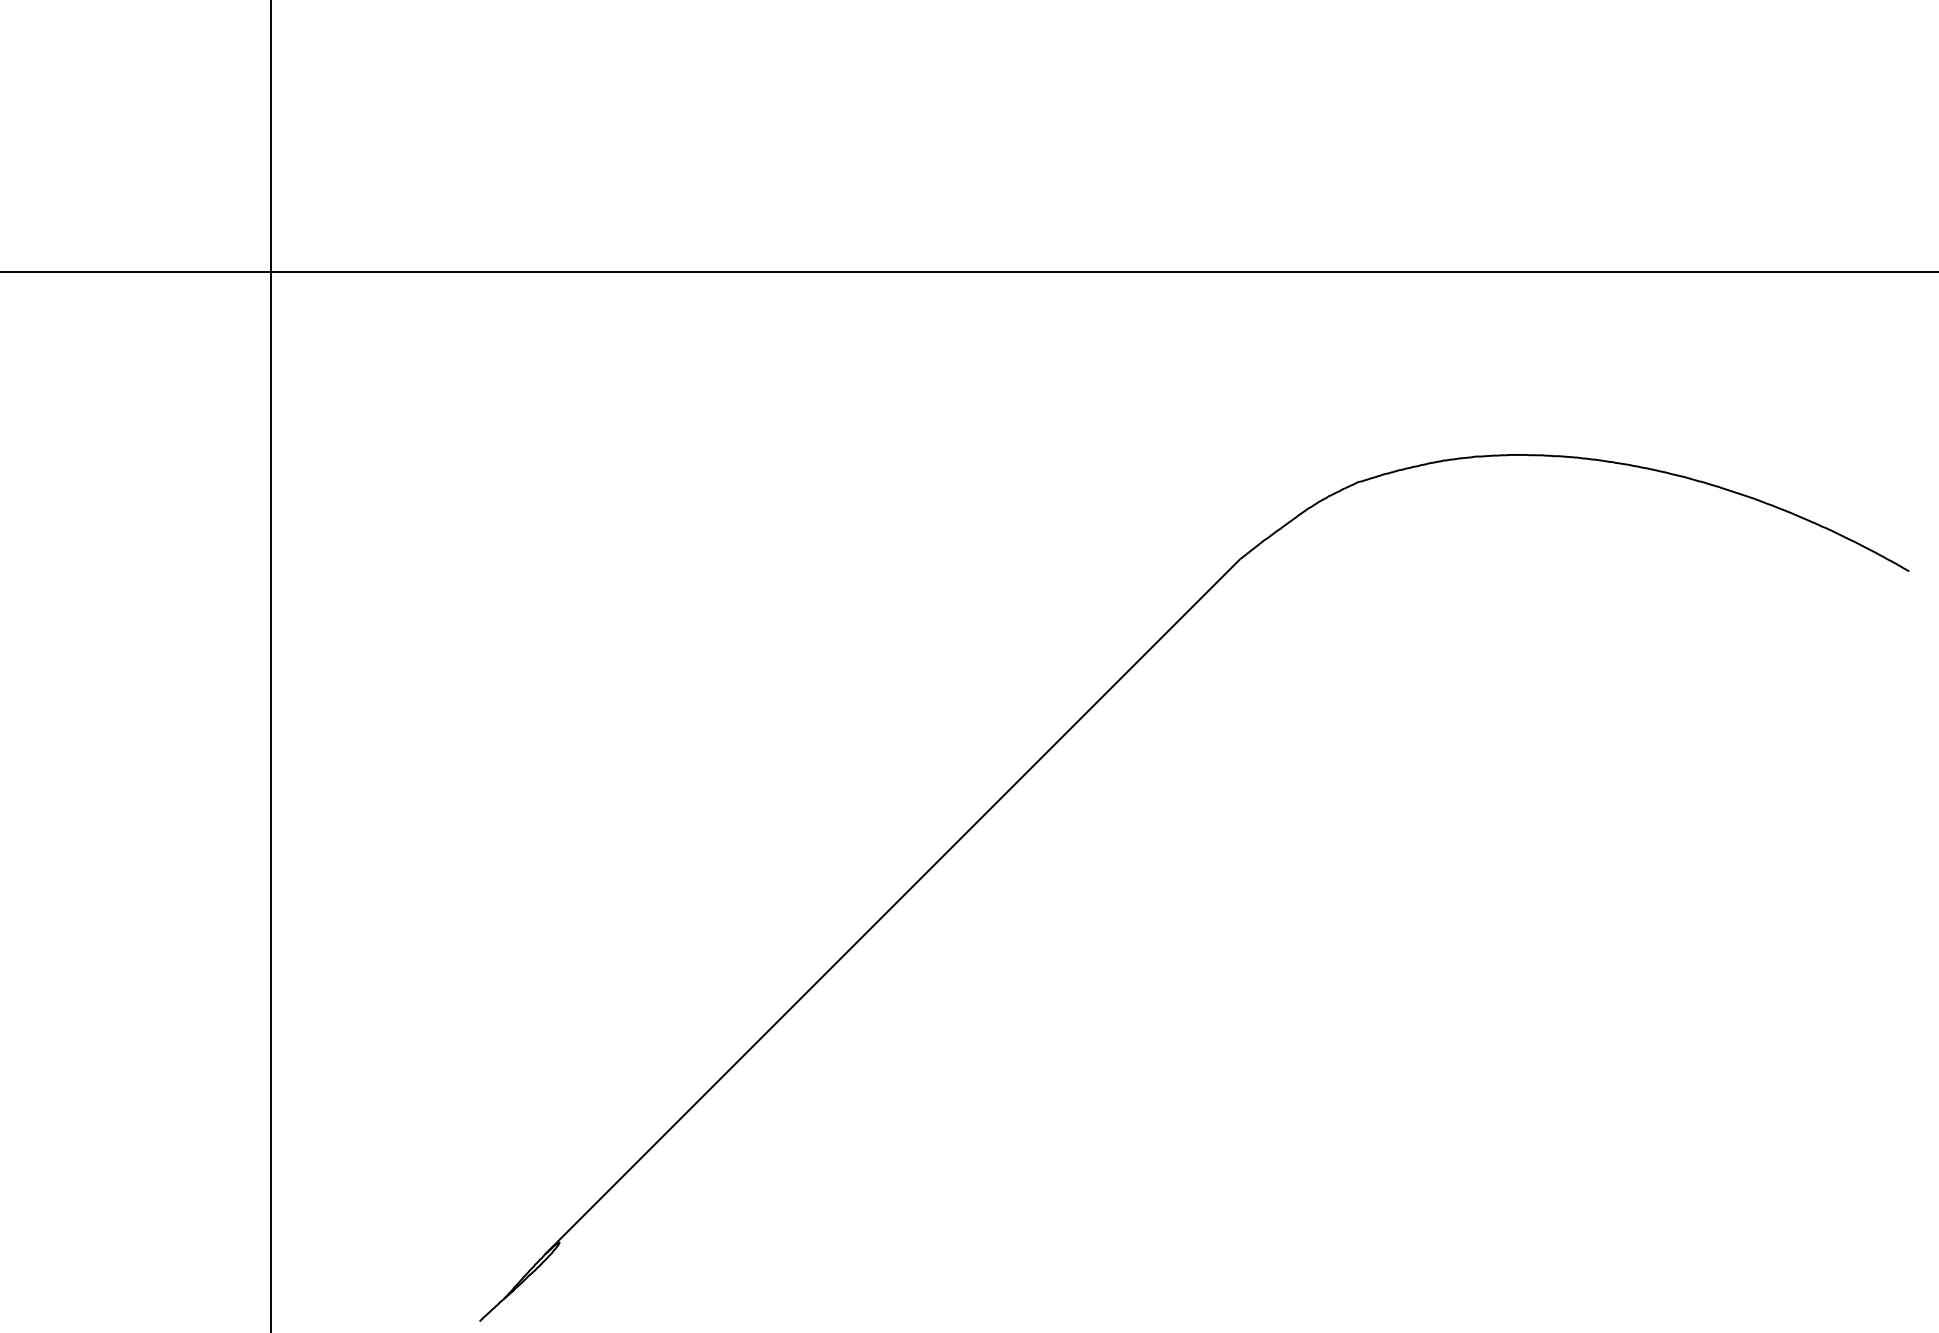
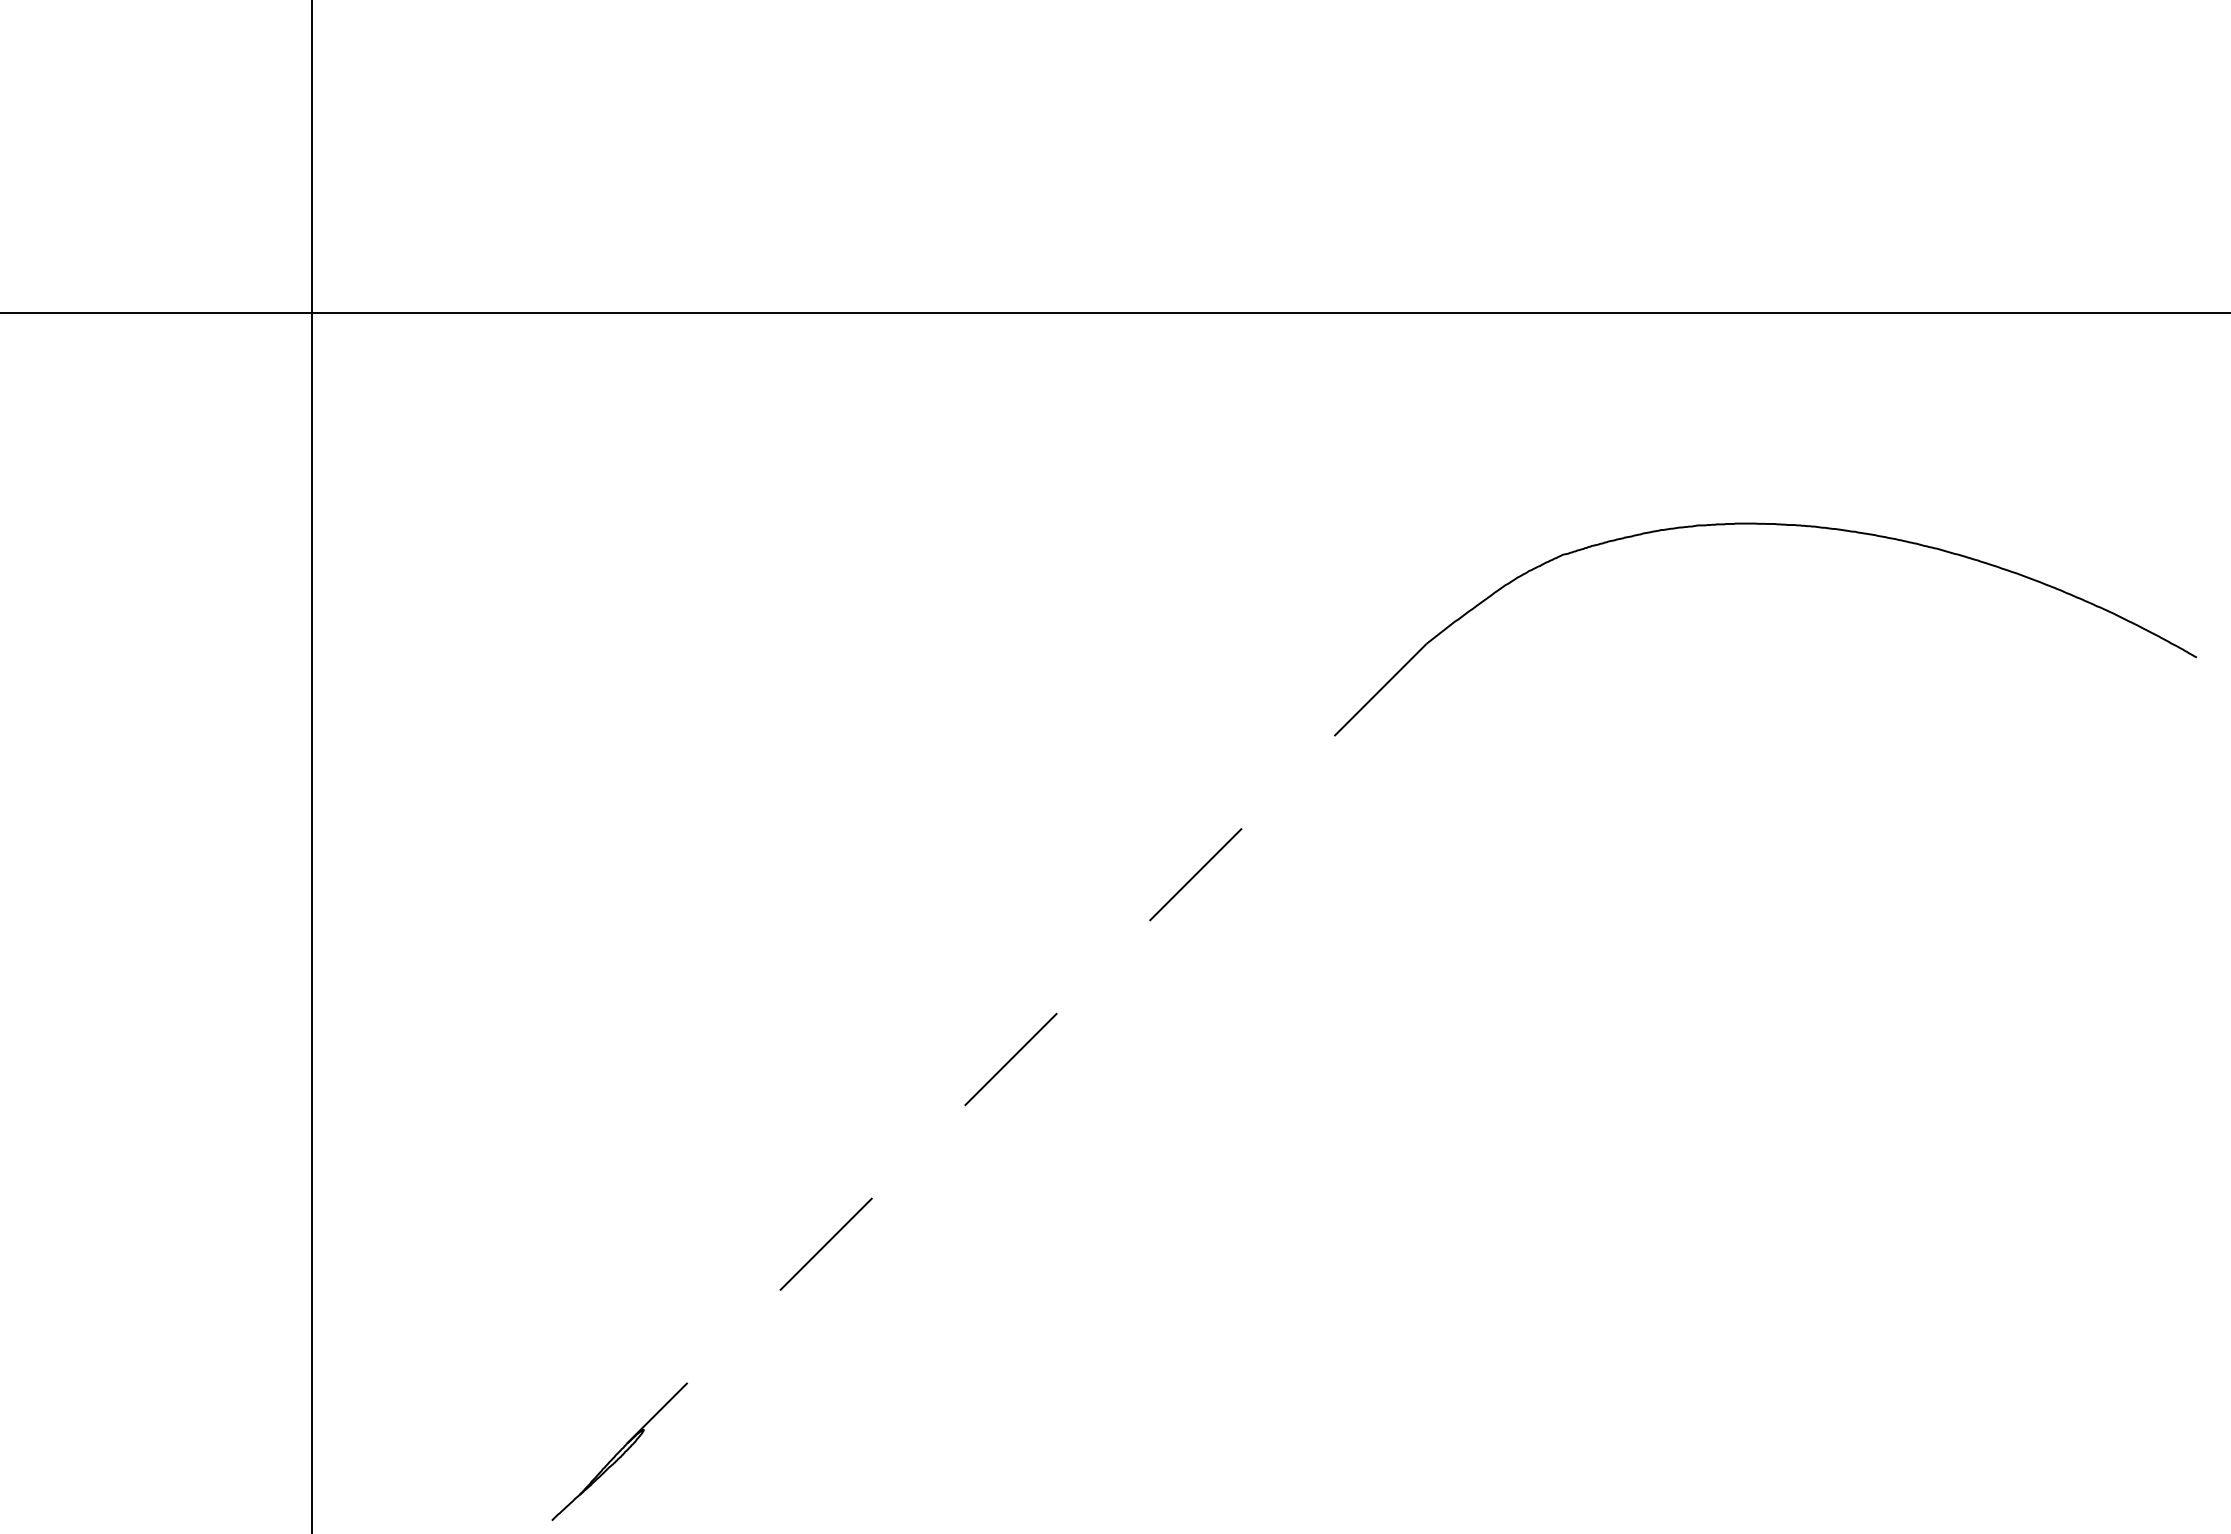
line: (892, 906) -> (1026, 1043), solid -> dashed

